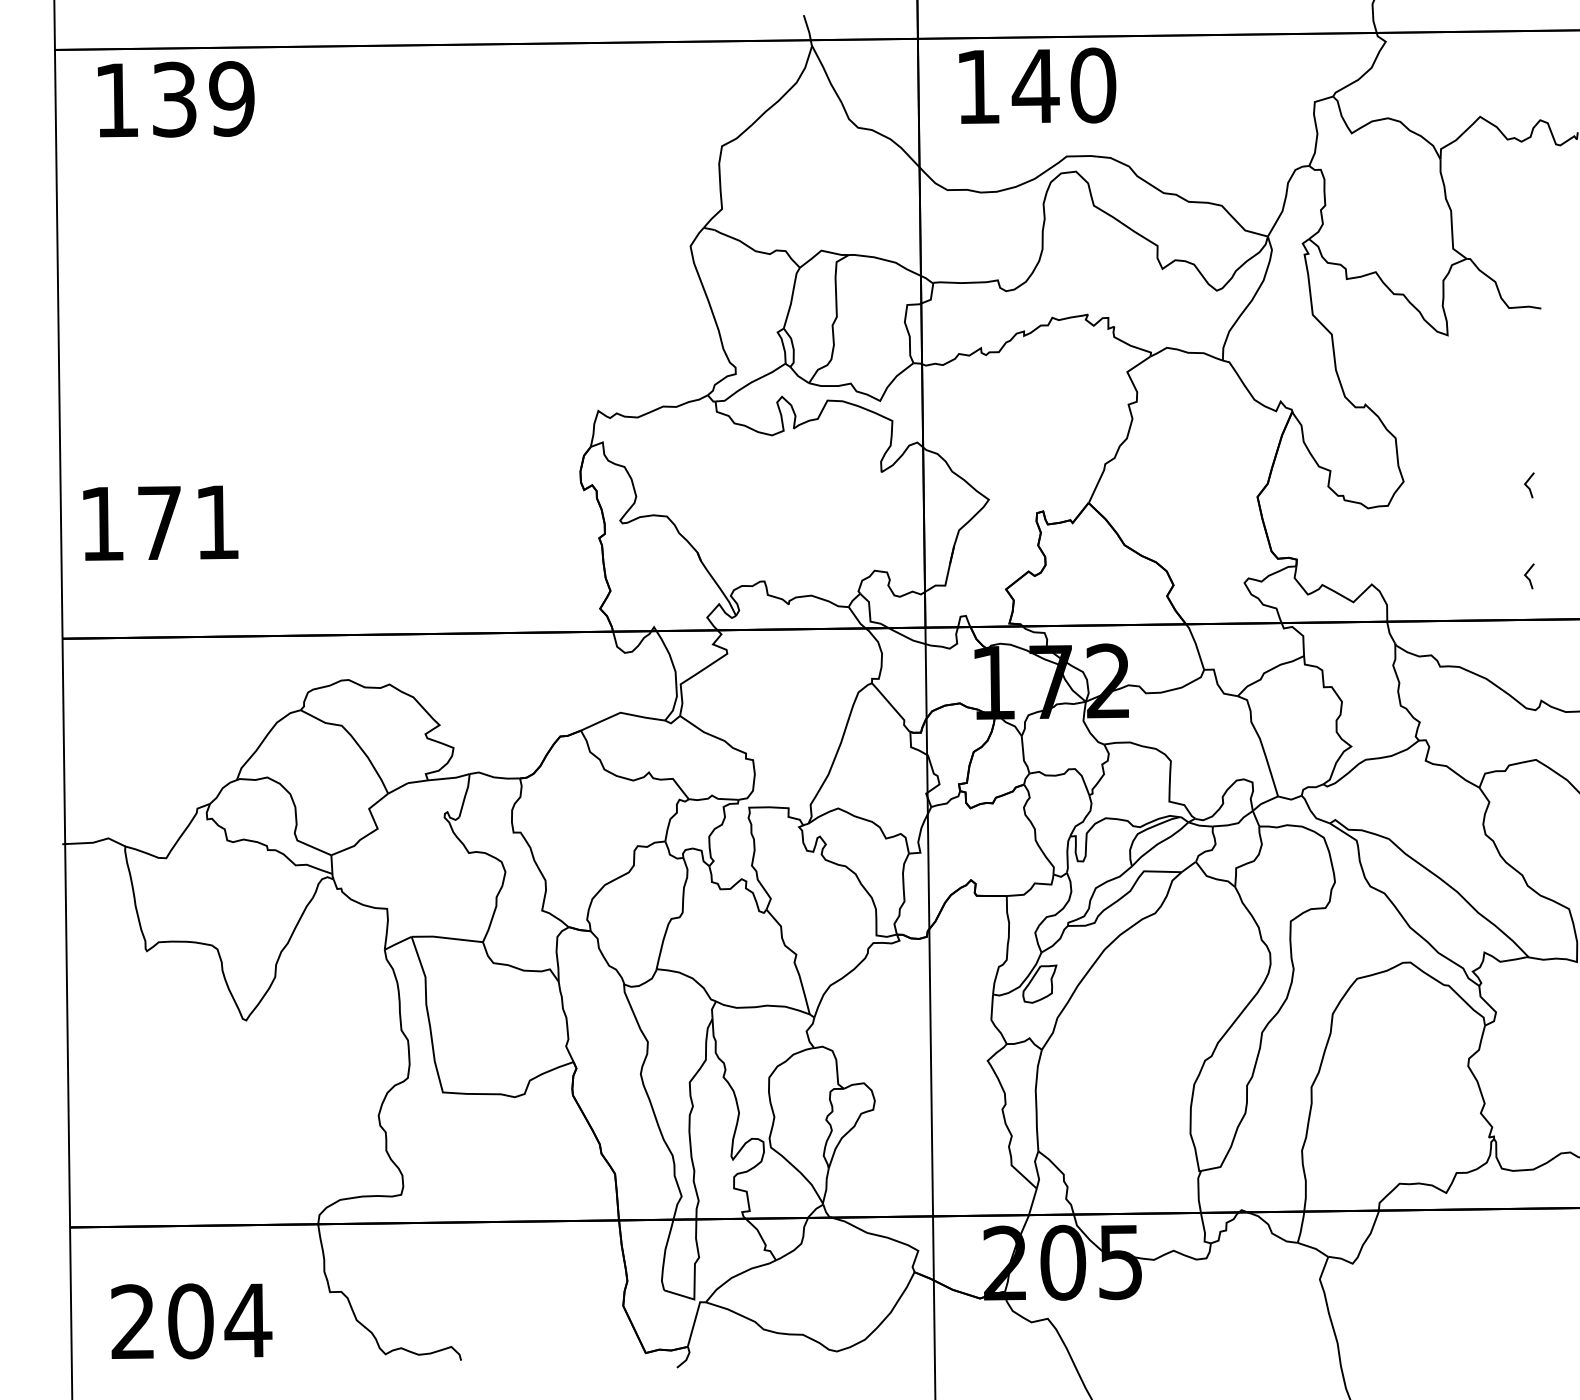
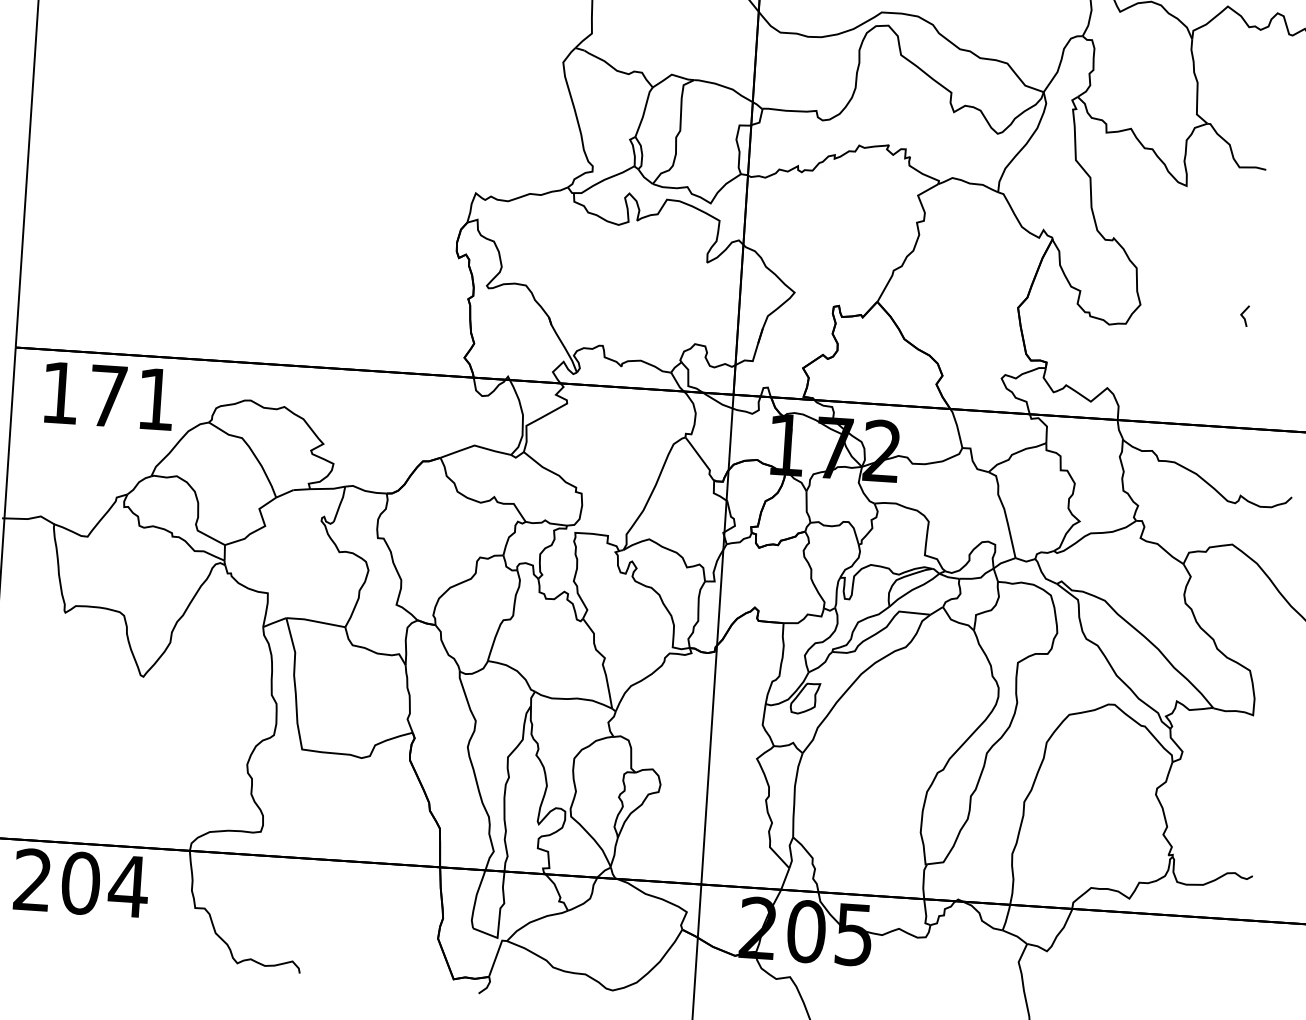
text: (160, 522) -> (108, 395), moved
line: (1528, 577) -> (1237, 392), removed
text: (191, 1321) -> (81, 883), moved

